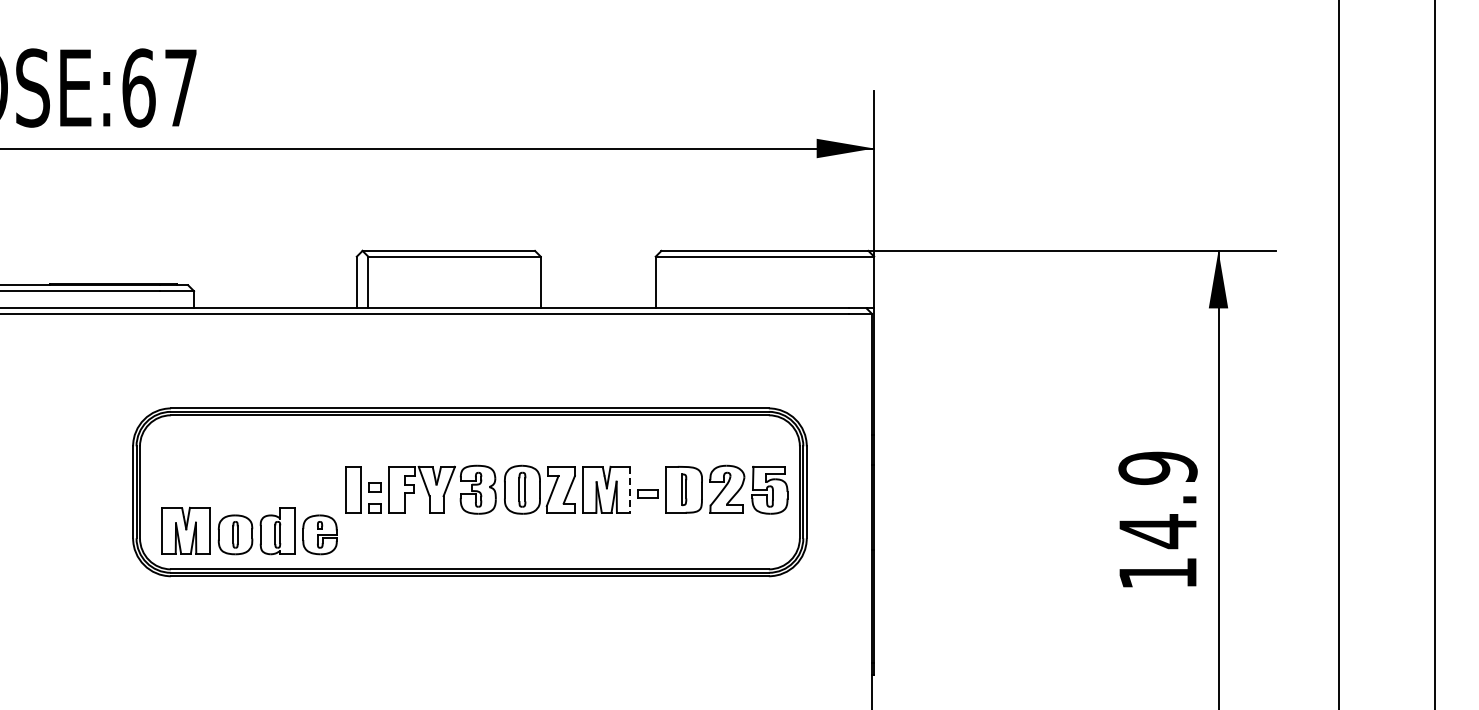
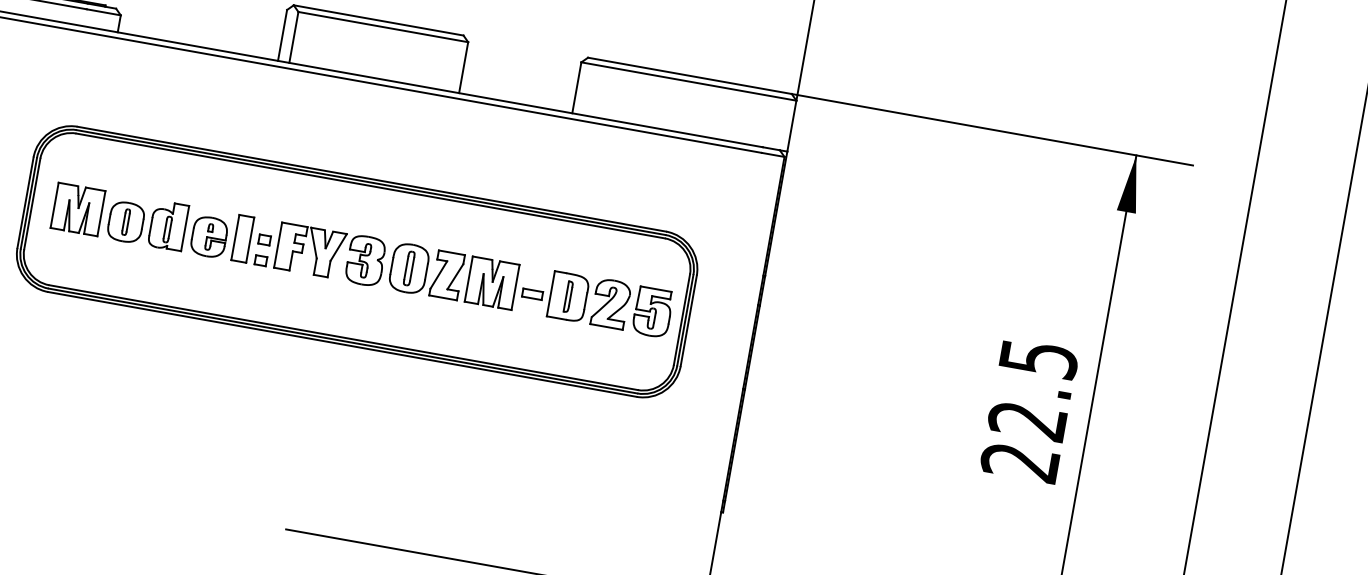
line: (630, 489) -> (515, 287), dashed -> solid
text: (1157, 520) -> (1029, 410), 14.9 -> 22.5
part: (249, 530) -> (140, 220), moved

